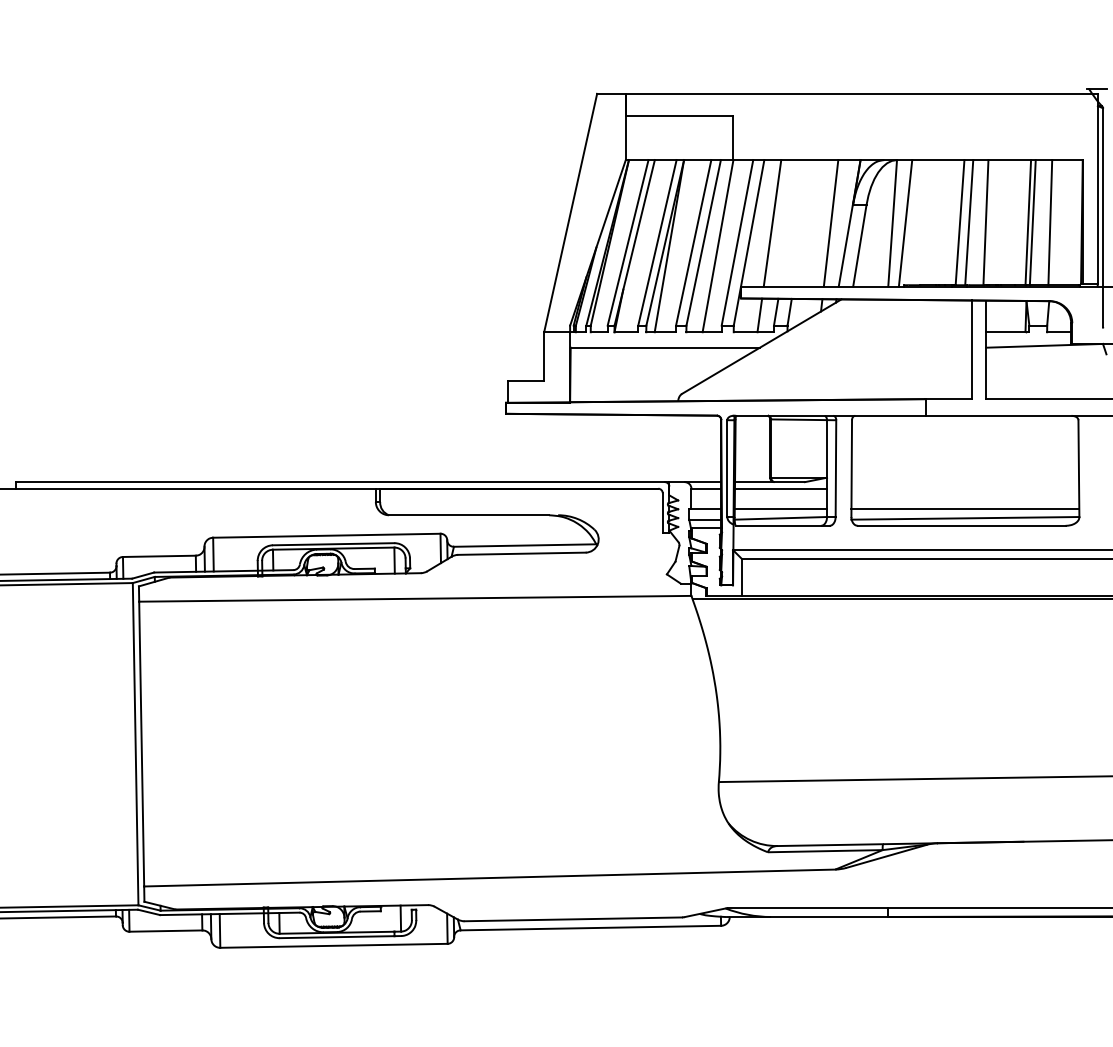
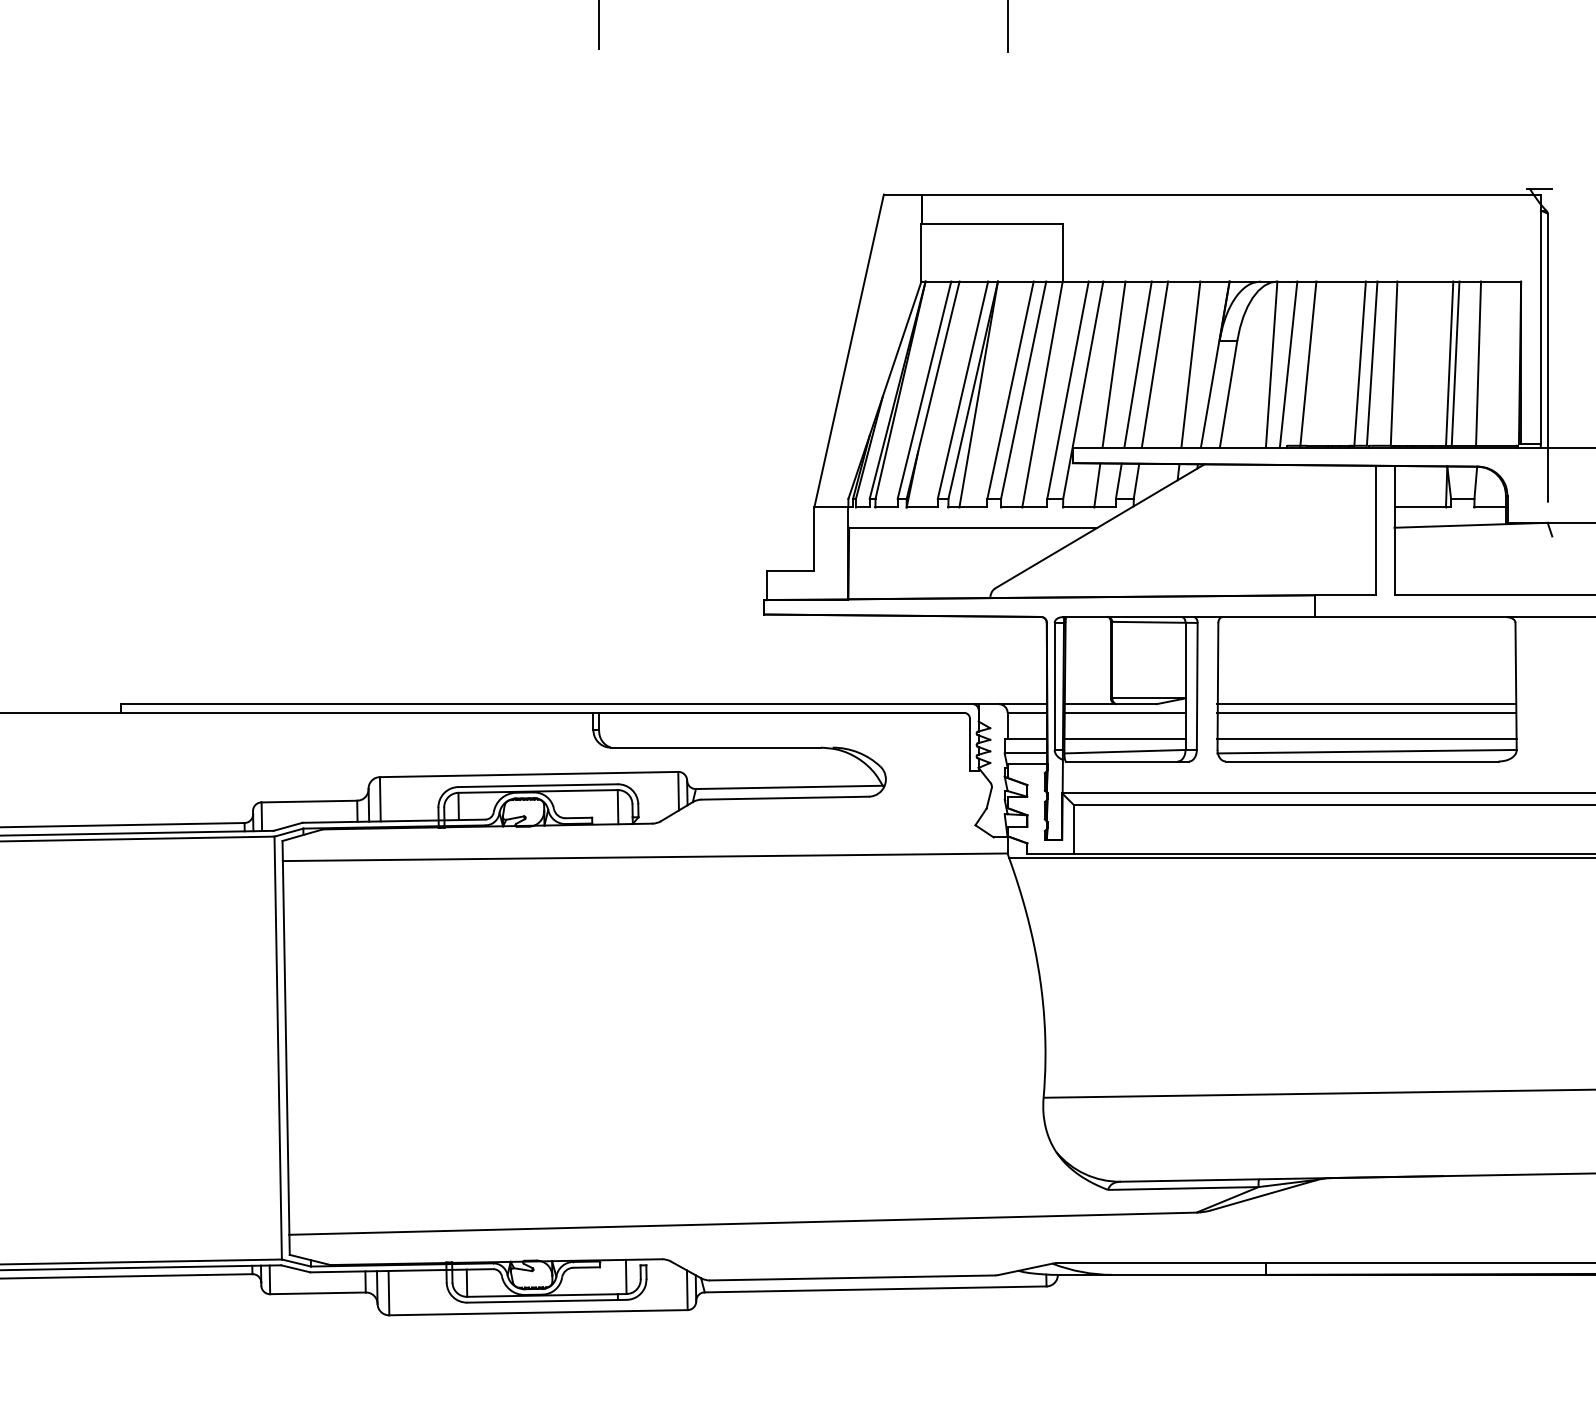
line: (790, 223) -> (1137, 364), added
line: (803, 223) -> (1154, 364), added
line: (920, 223) -> (1308, 364), added
line: (964, 482) -> (1366, 704), added
line: (964, 488) -> (1366, 712), added

